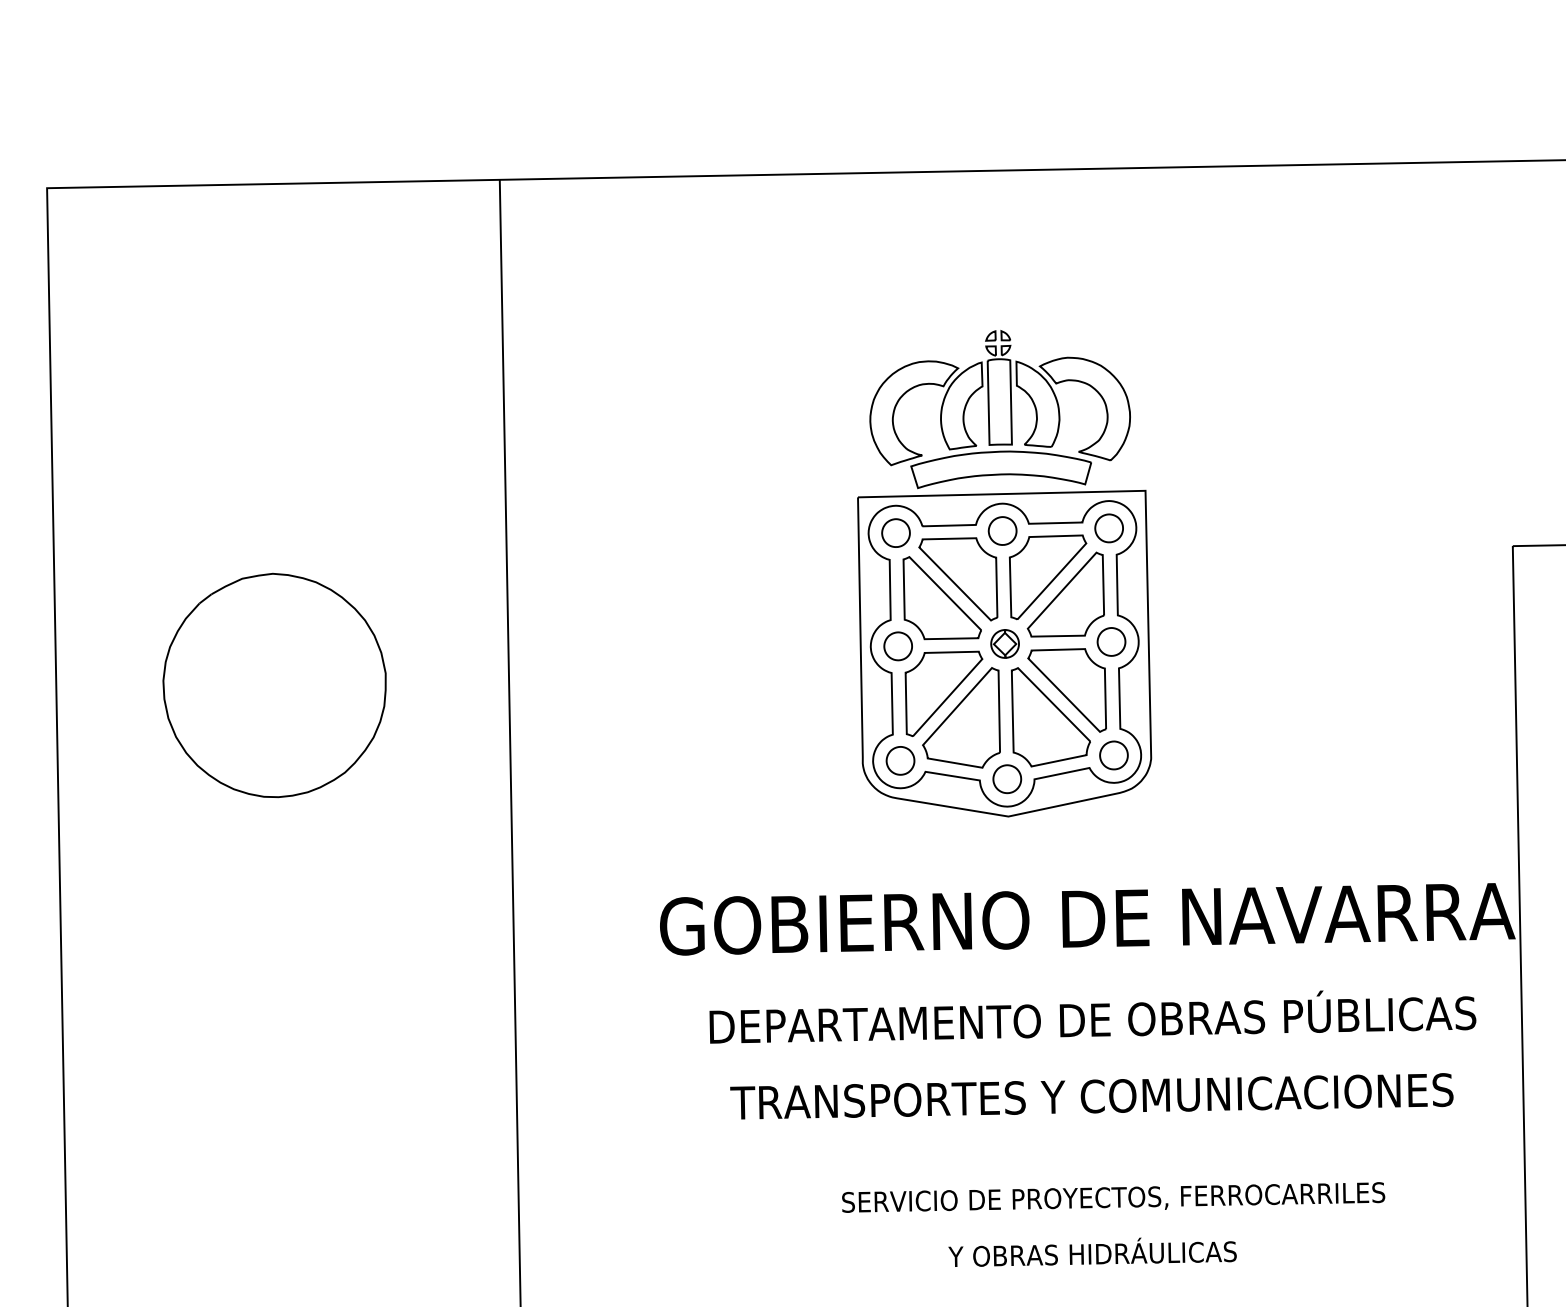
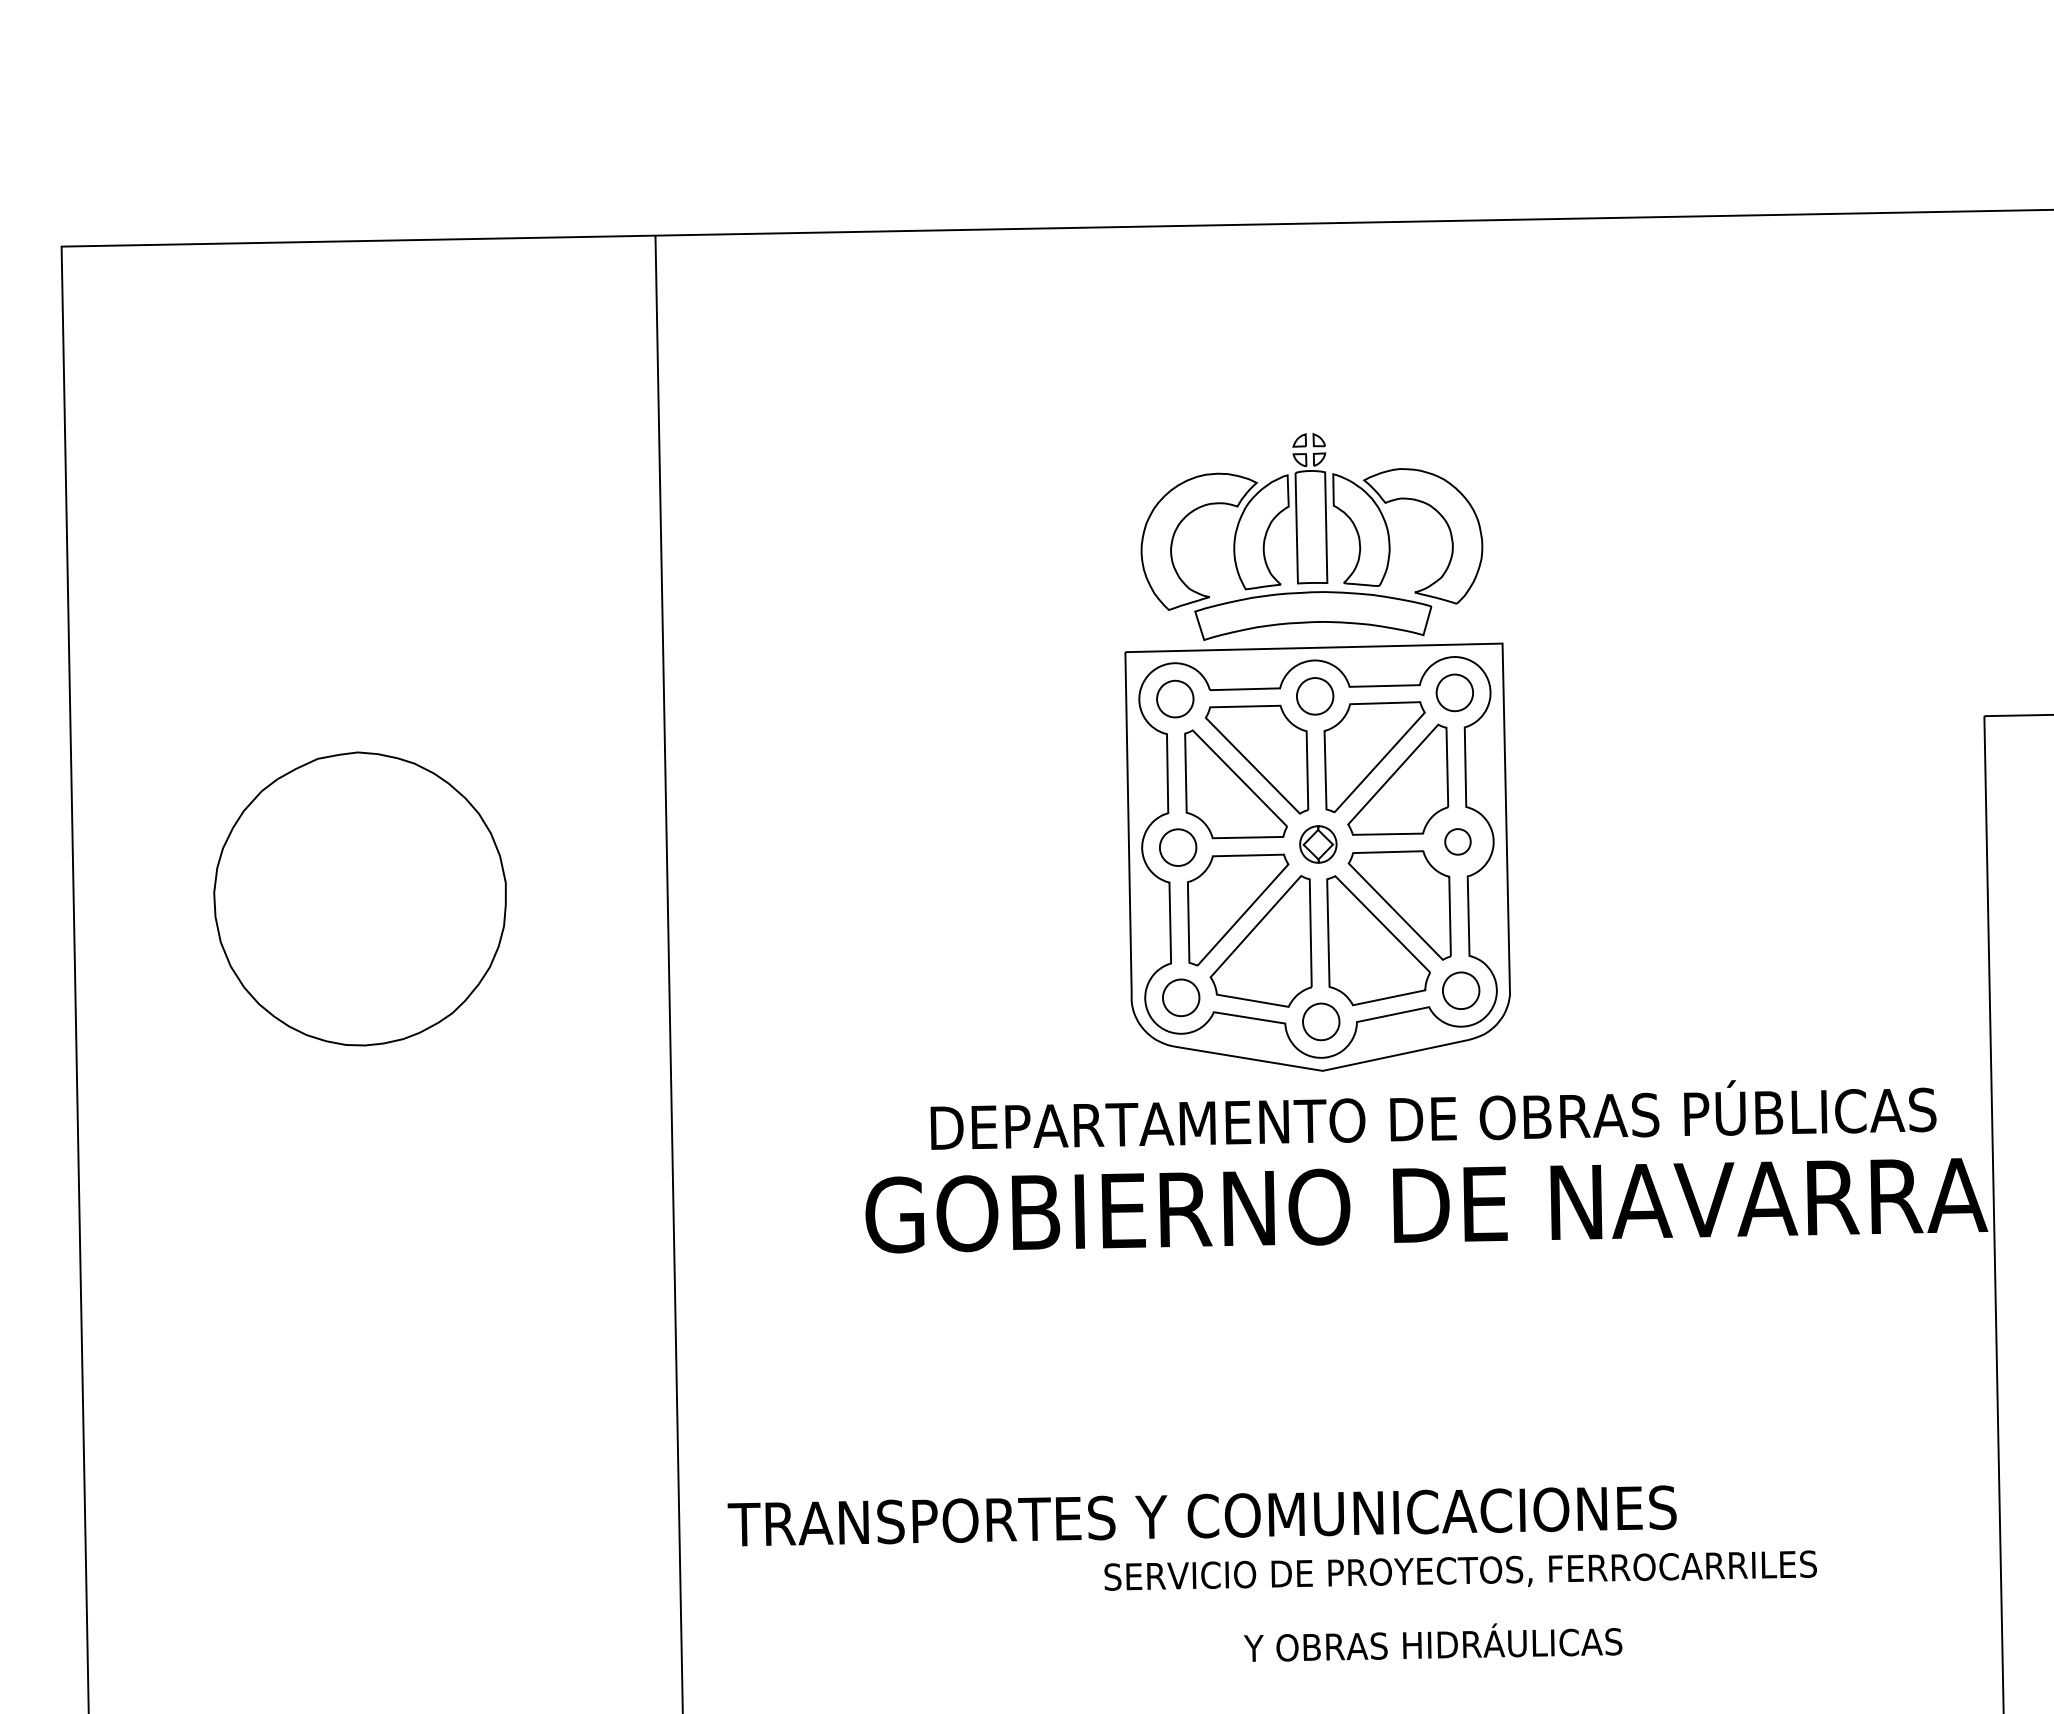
part: (1111, 641) -> (1457, 841), size x0.7
text: (1092, 1016) -> (1433, 1114), moved
text: (1091, 1096) -> (1201, 1515), moved

